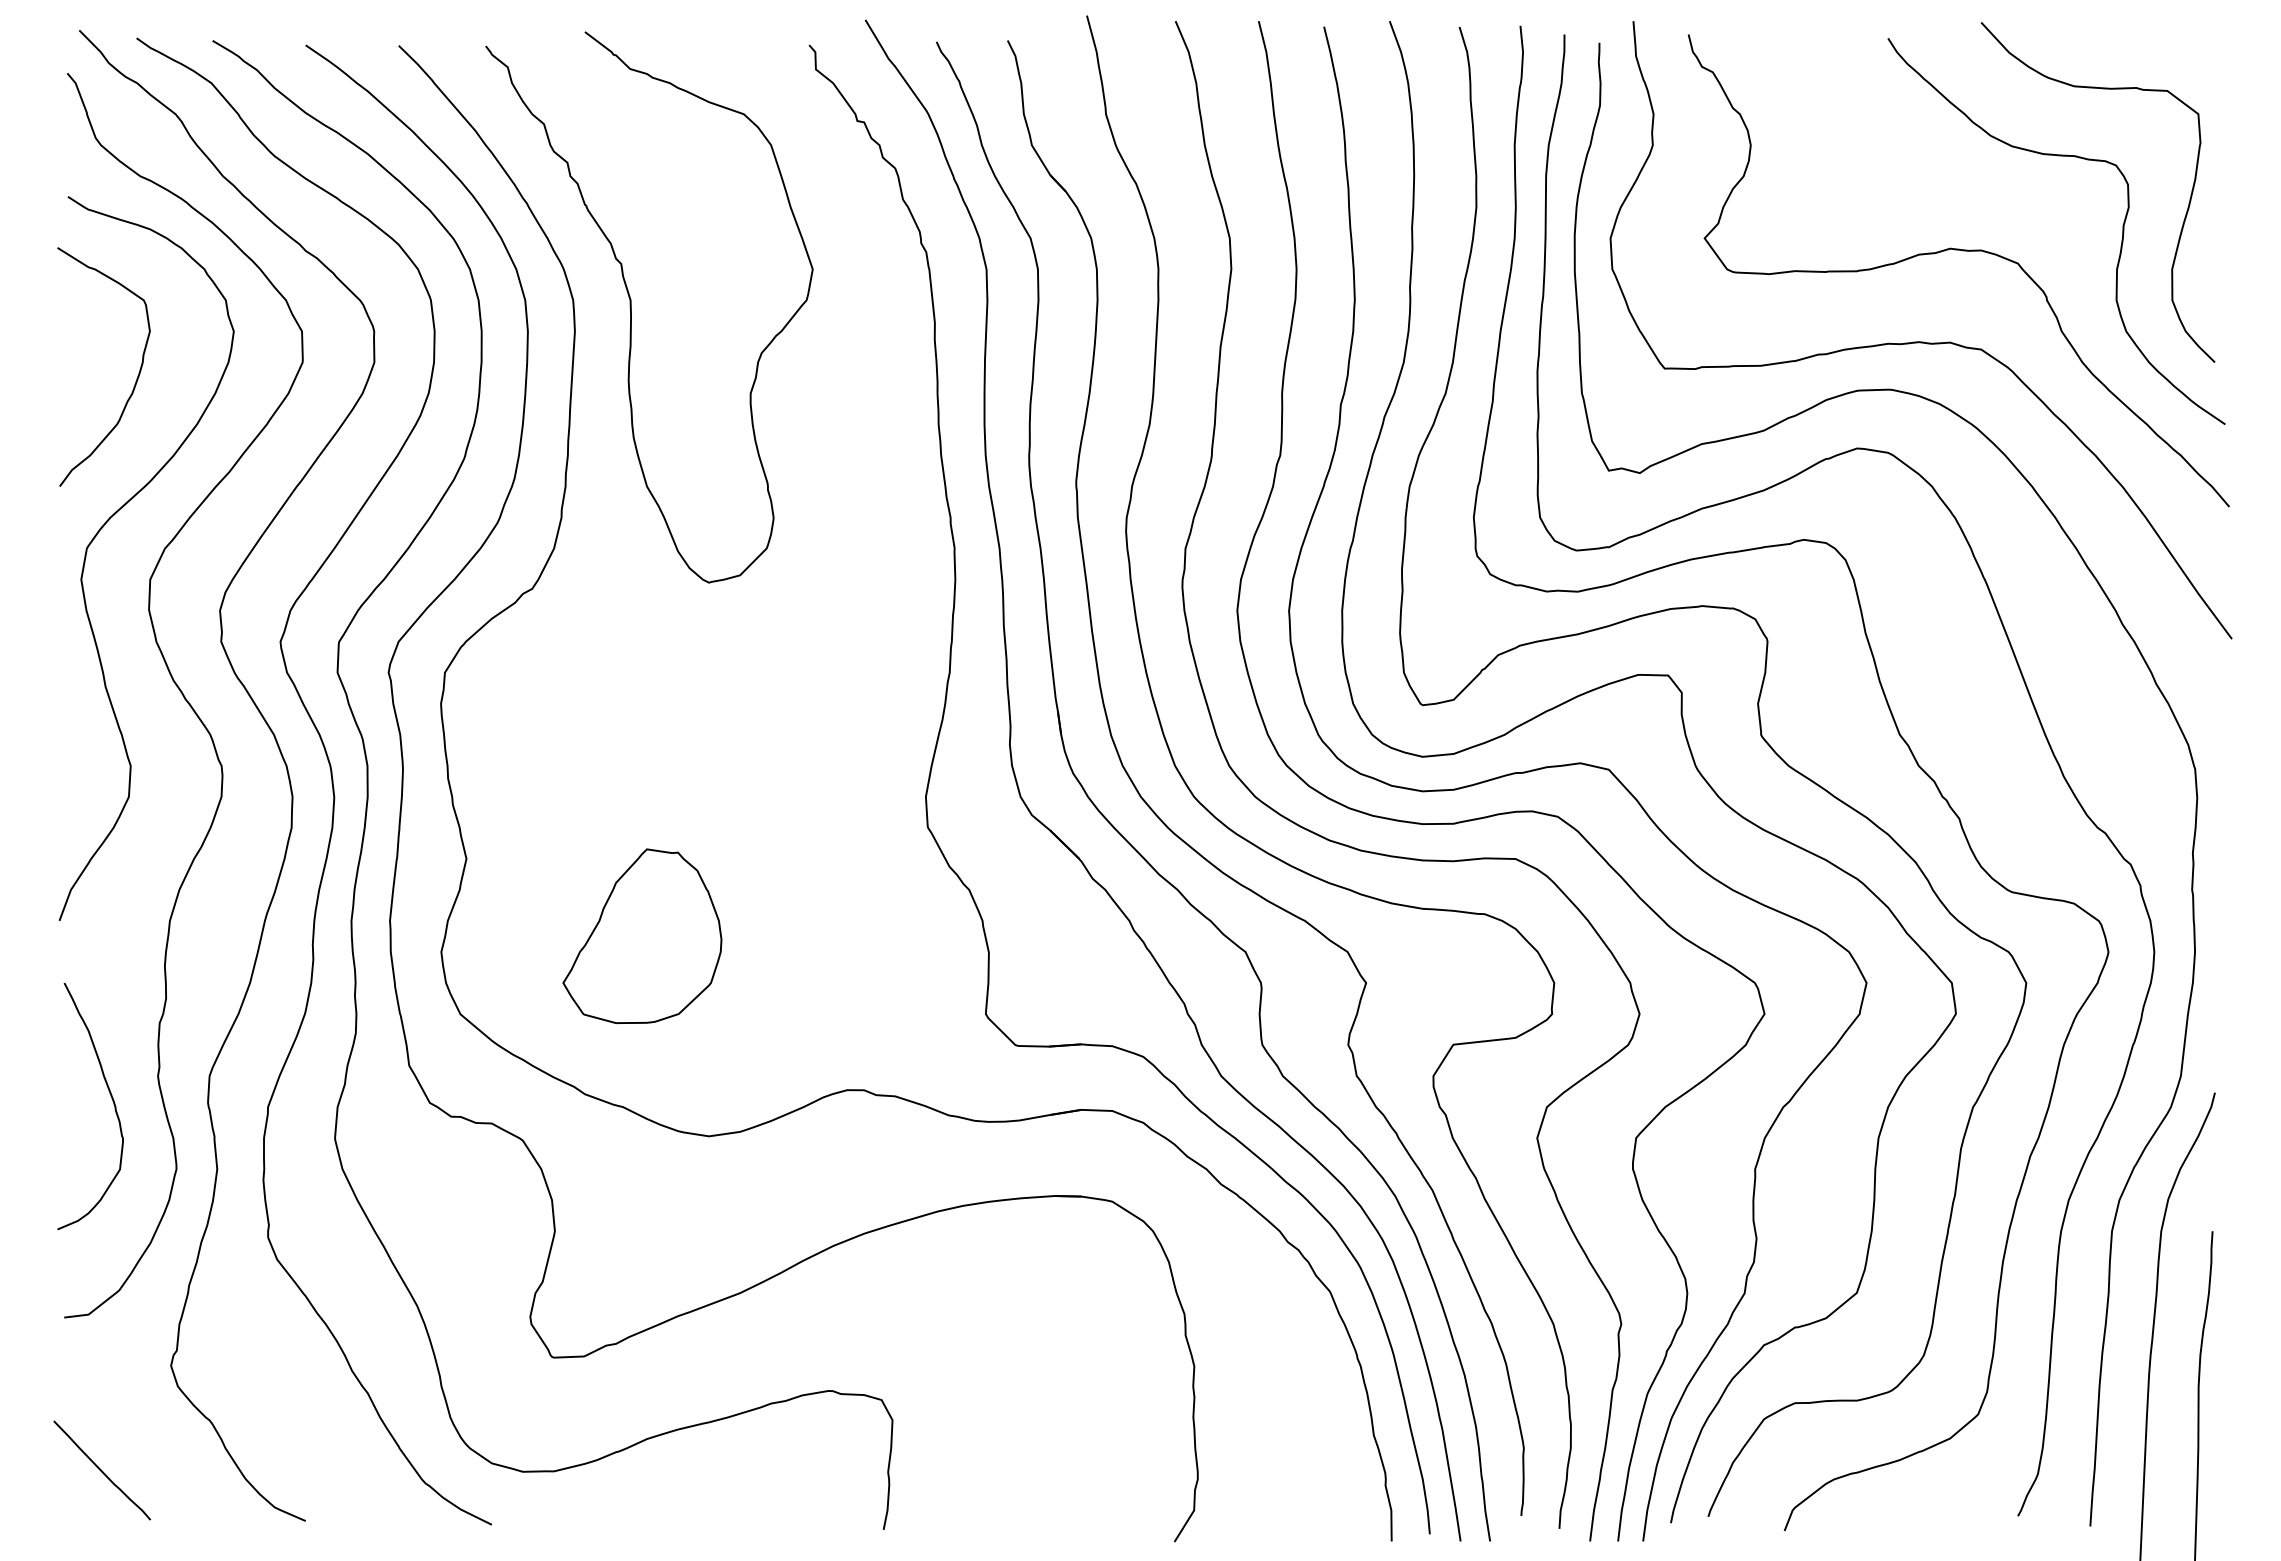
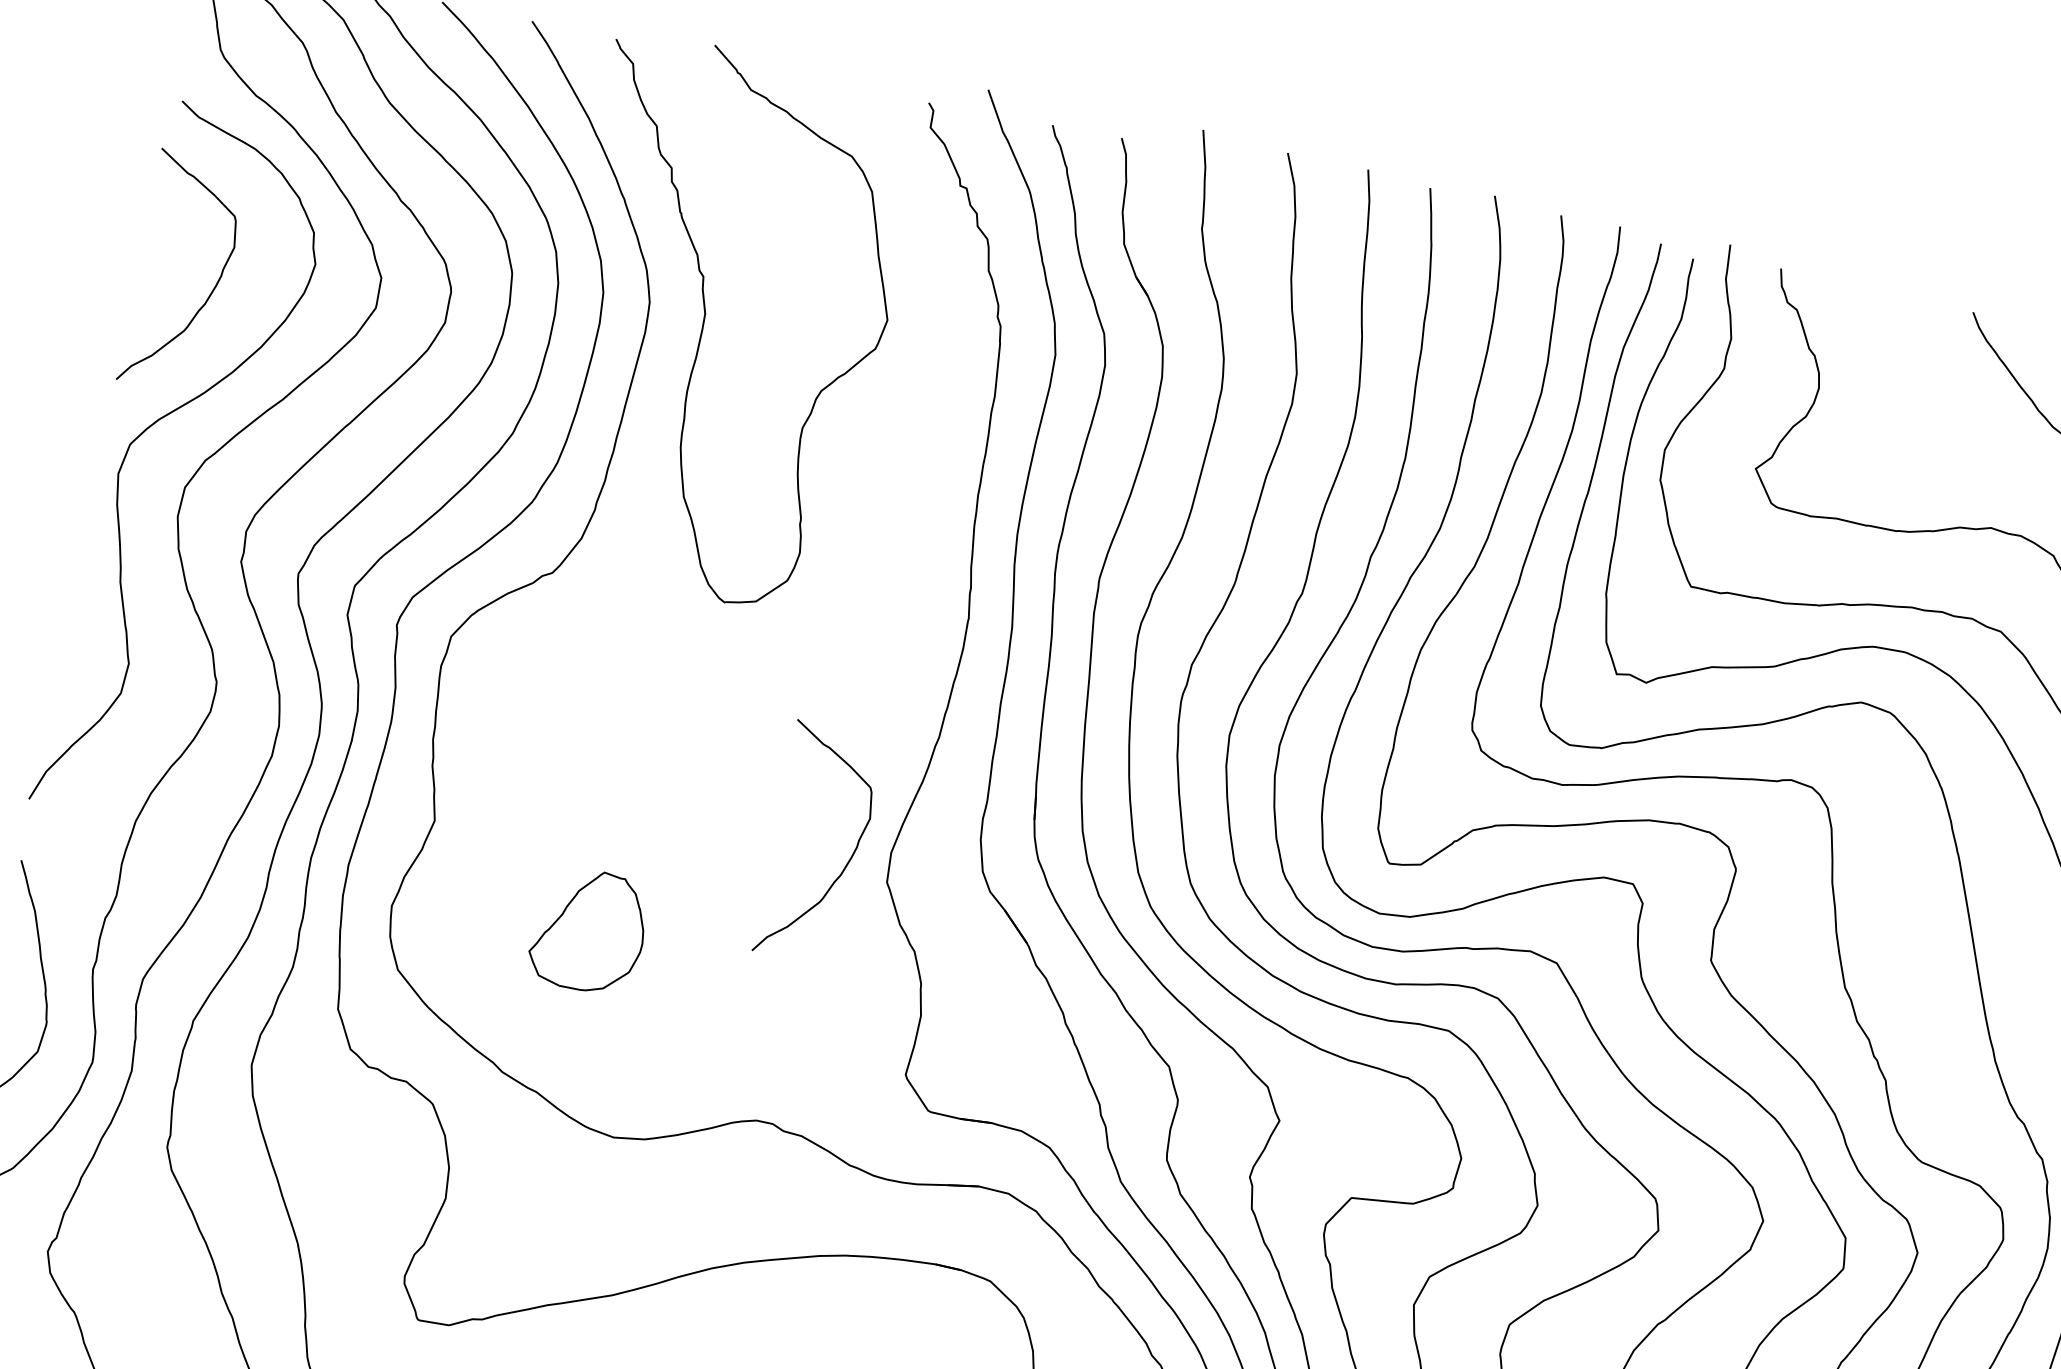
curve: (884, 814) -> (847, 861), added
part: (642, 935) -> (589, 930), size x0.7

